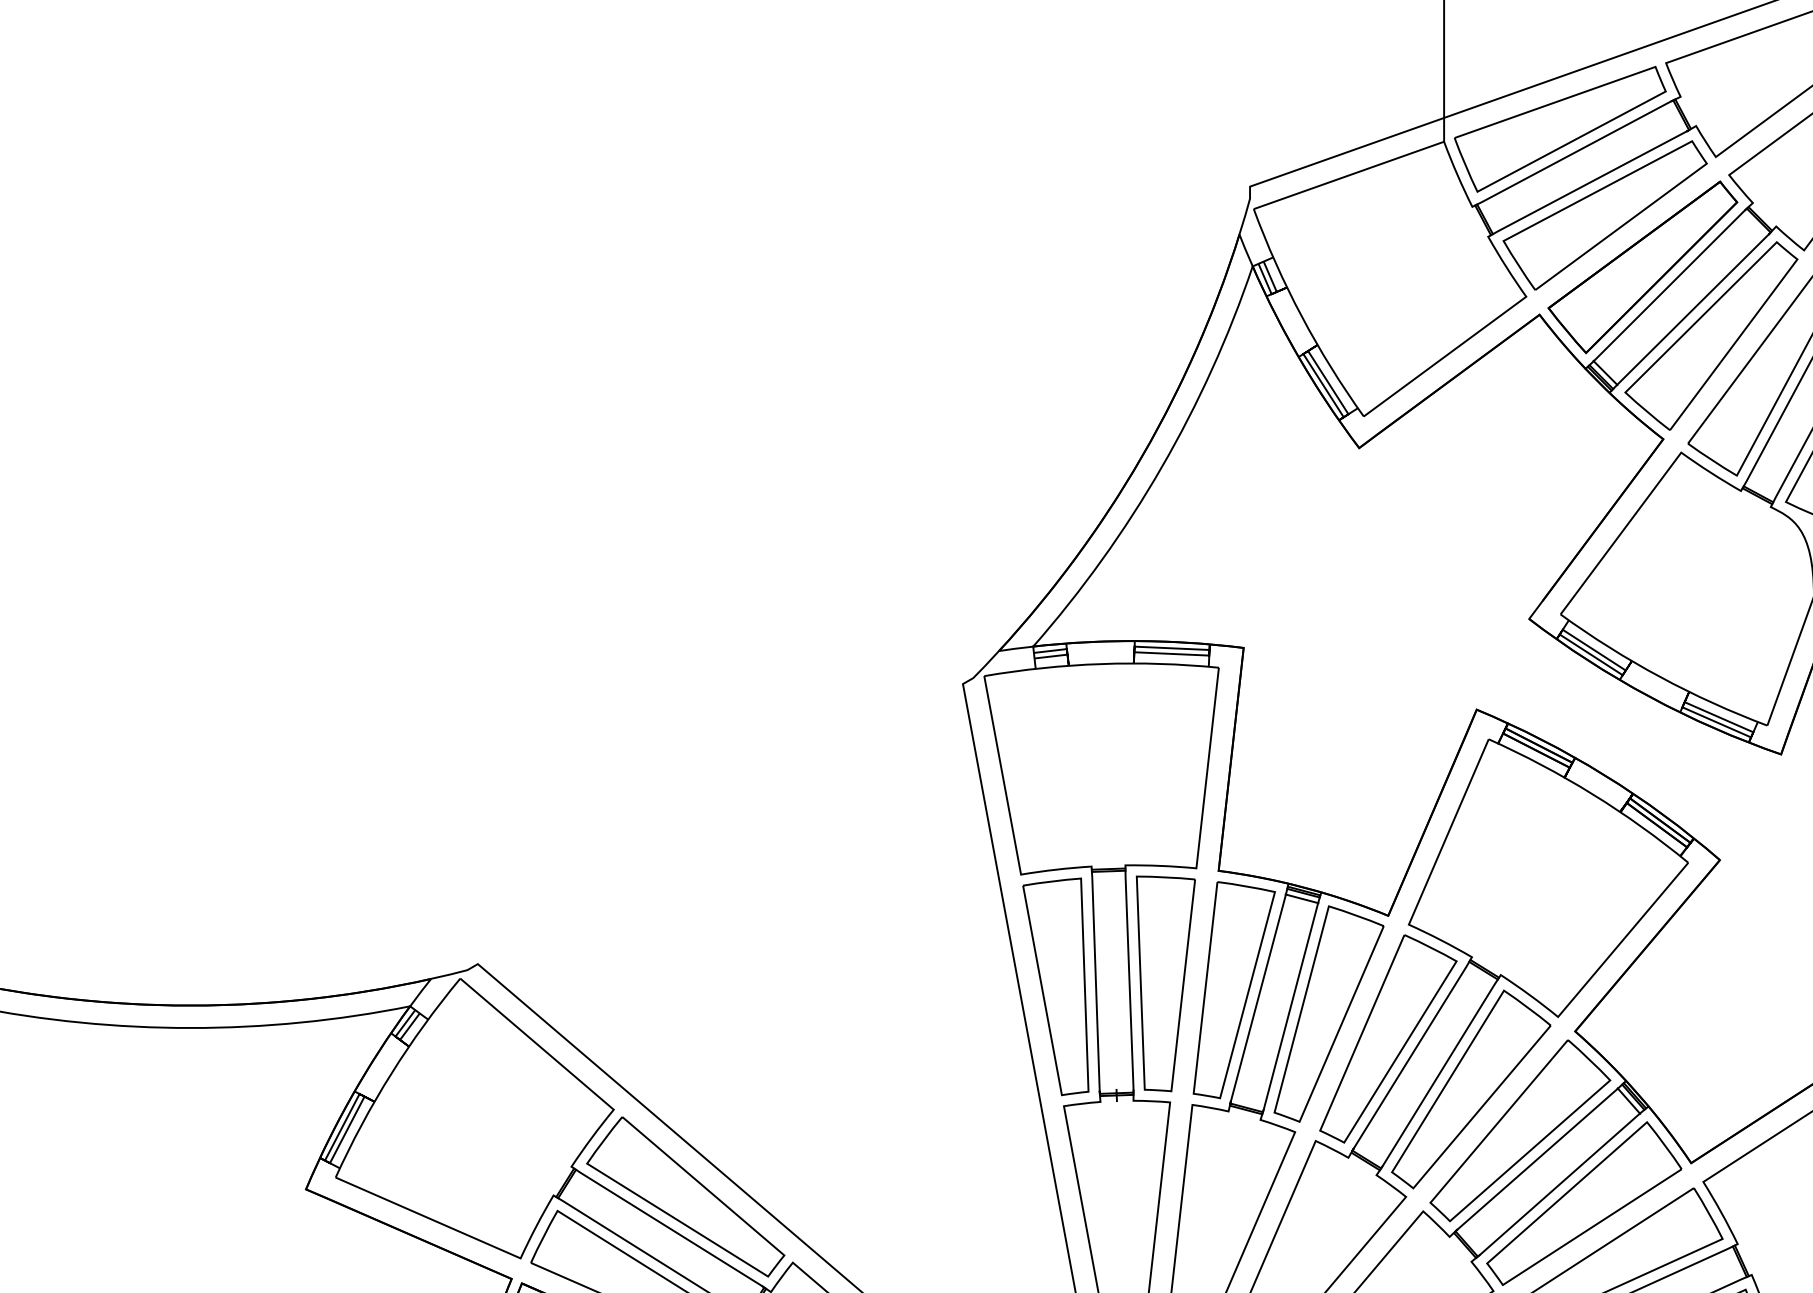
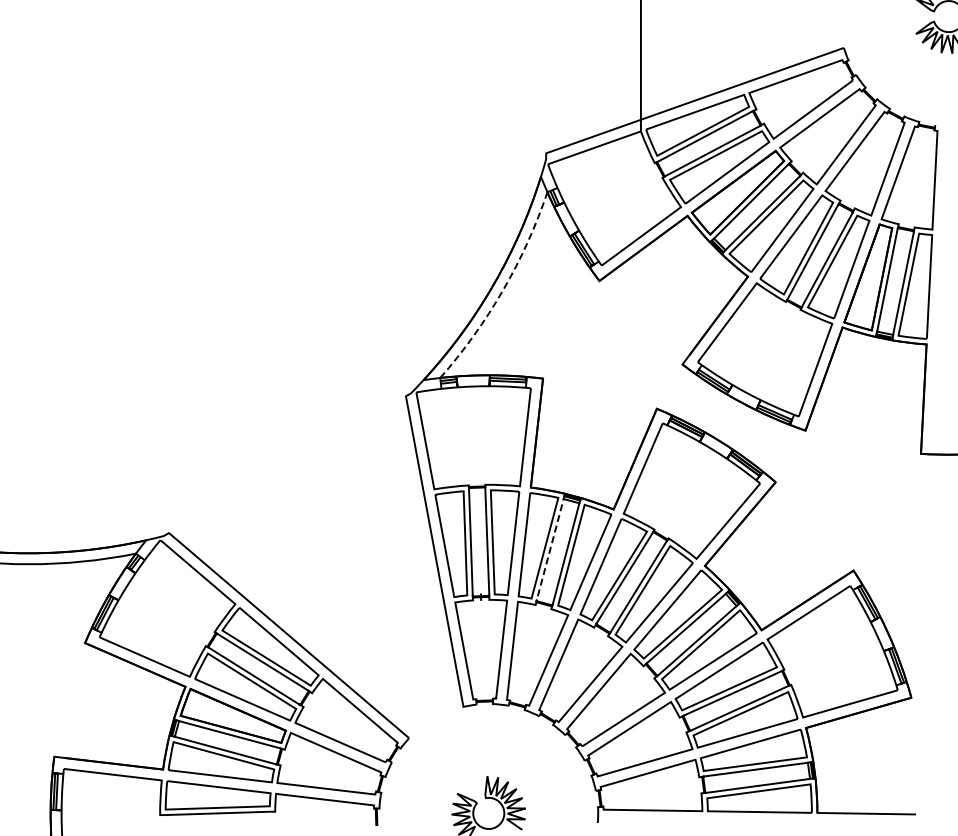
arc: (1162, 467) -> (503, 290), solid -> dashed
line: (1260, 991) -> (551, 546), solid -> dashed

